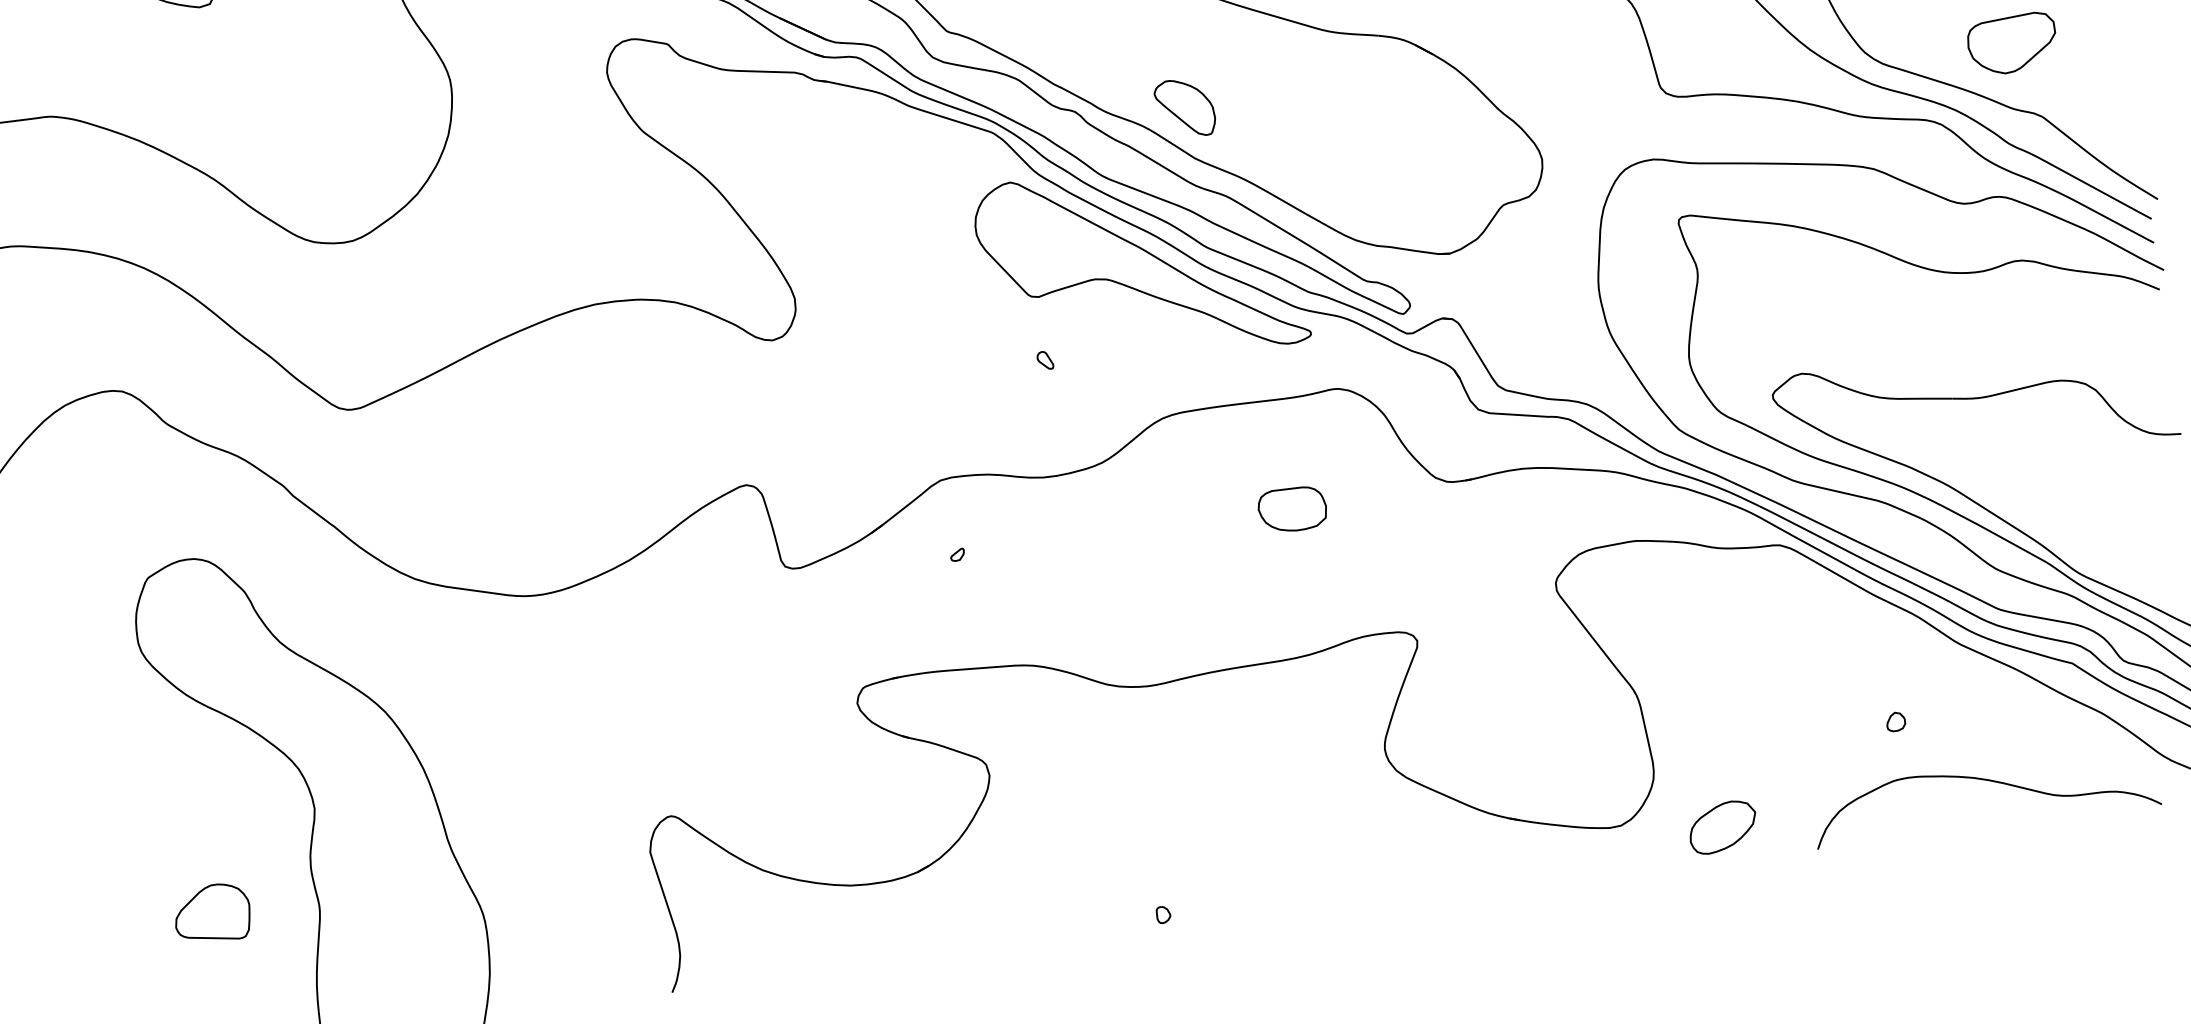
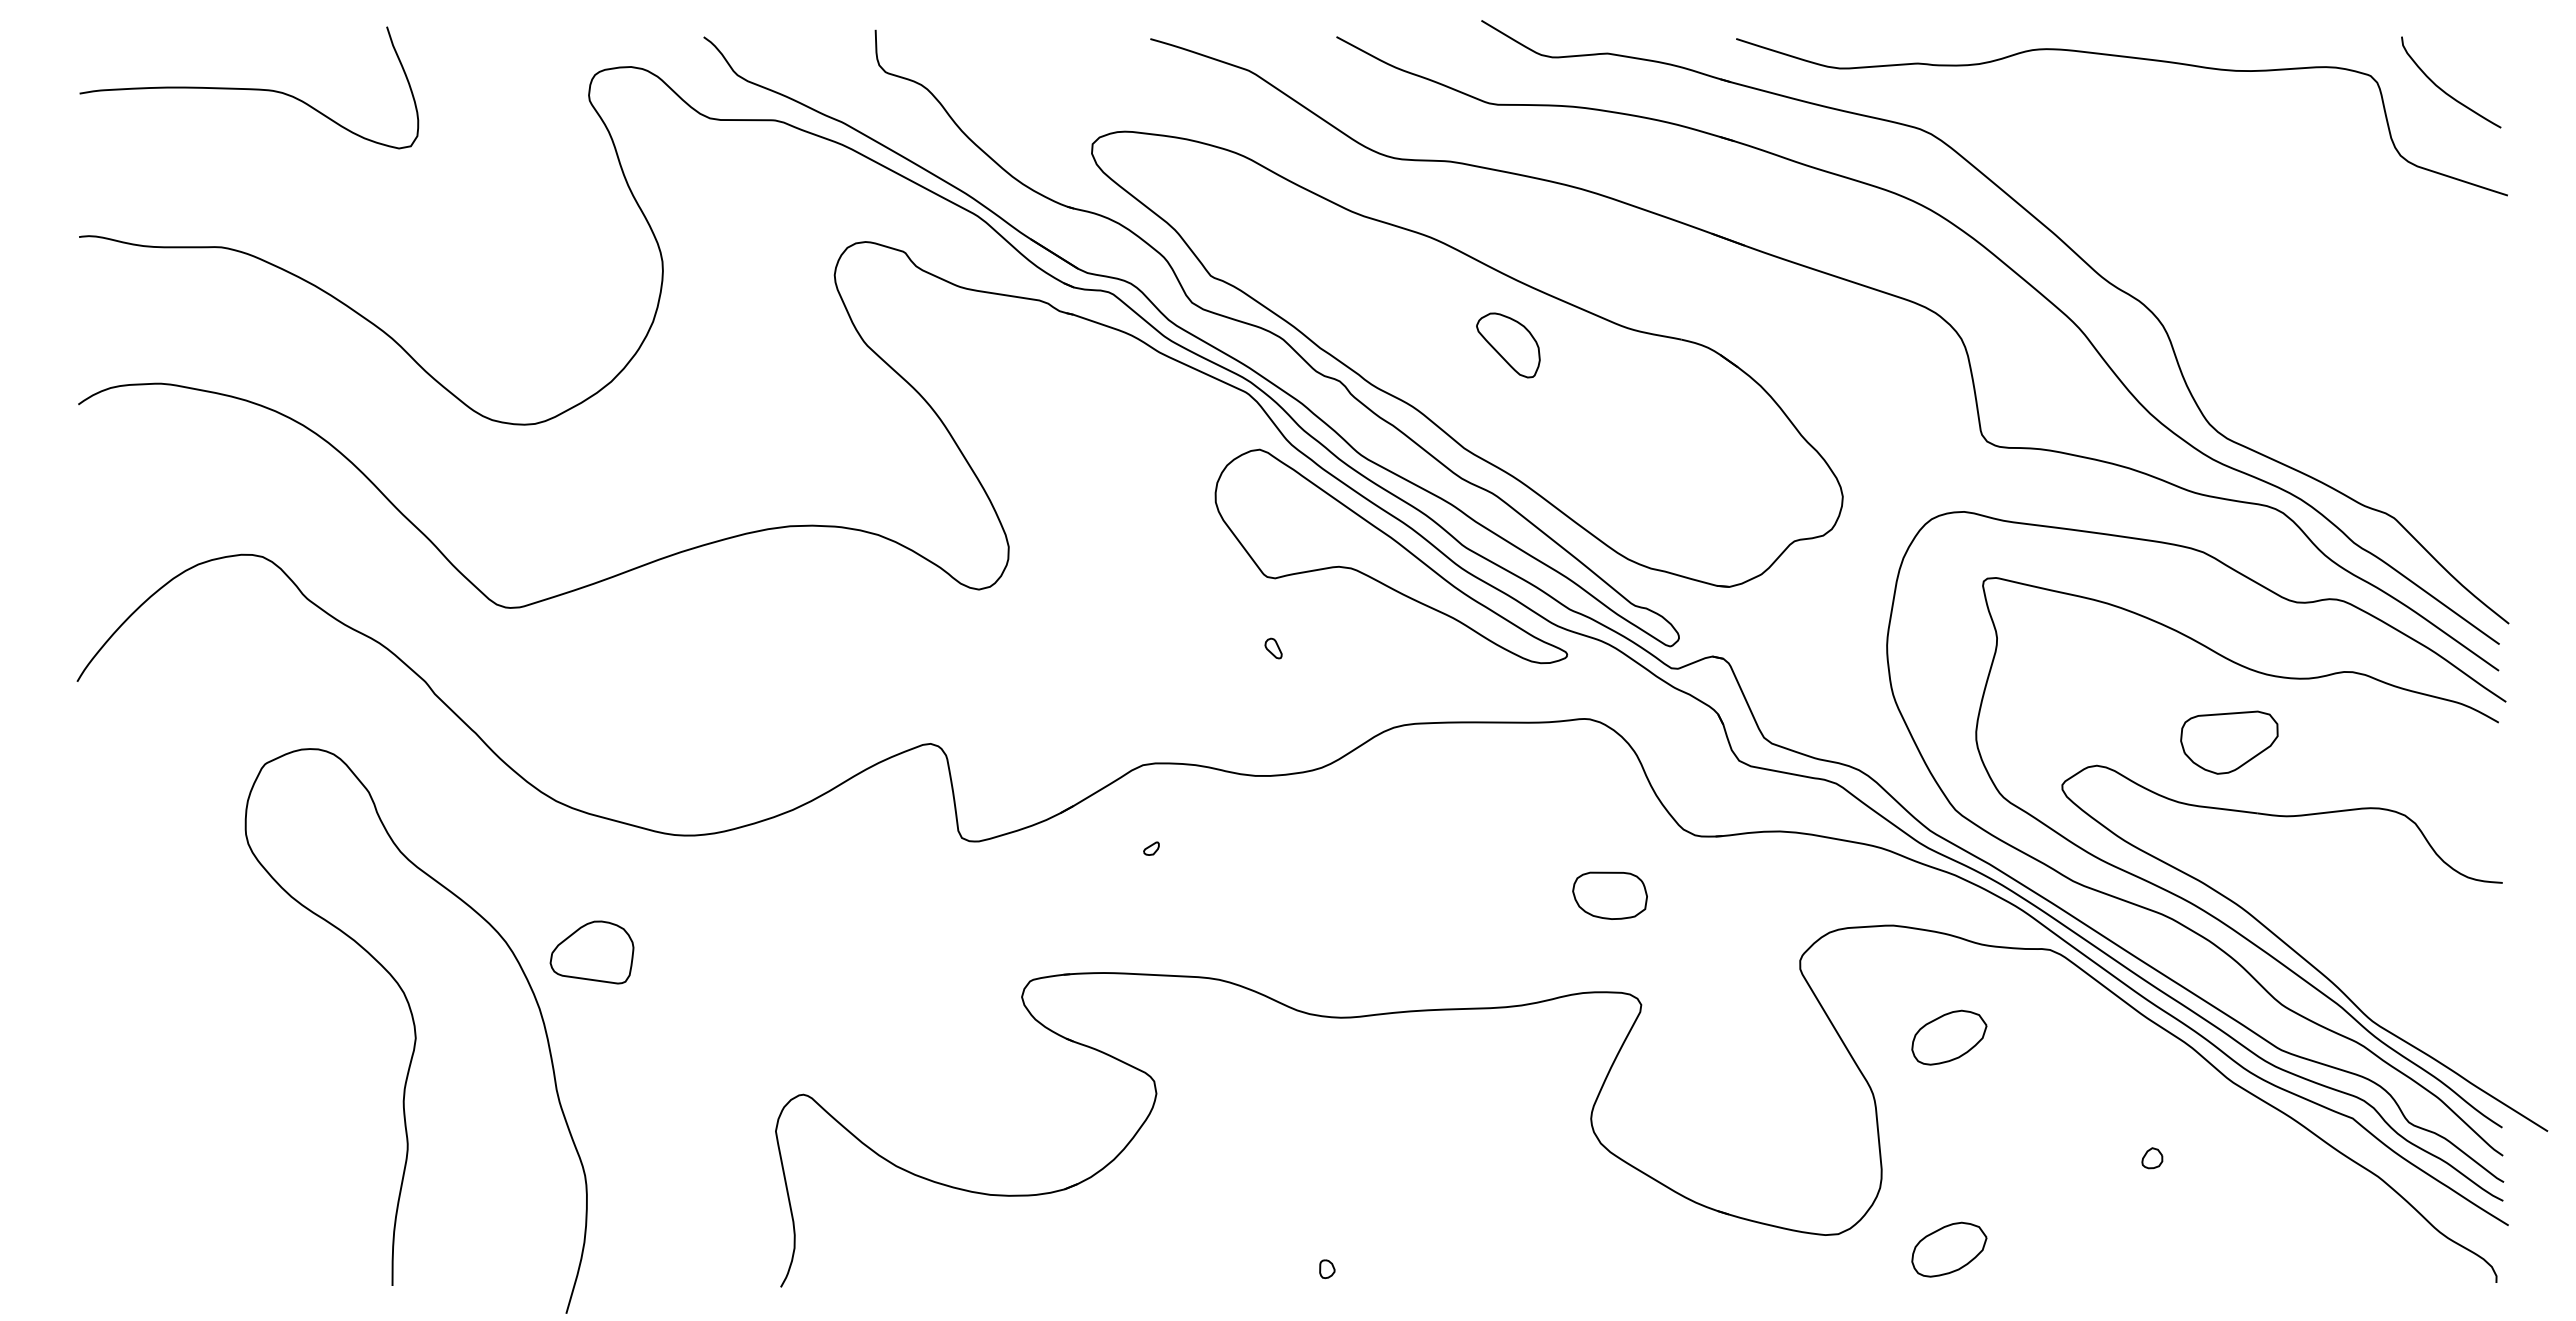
part: (2012, 43) -> (2229, 742), moved
part: (1185, 108) -> (1508, 345), moved
part: (1292, 509) -> (1609, 895), moved
part: (1699, 635) -> (1949, 1037), added
curve: (1990, 781) -> (2247, 1236), removed
part: (211, 913) -> (591, 952), moved

